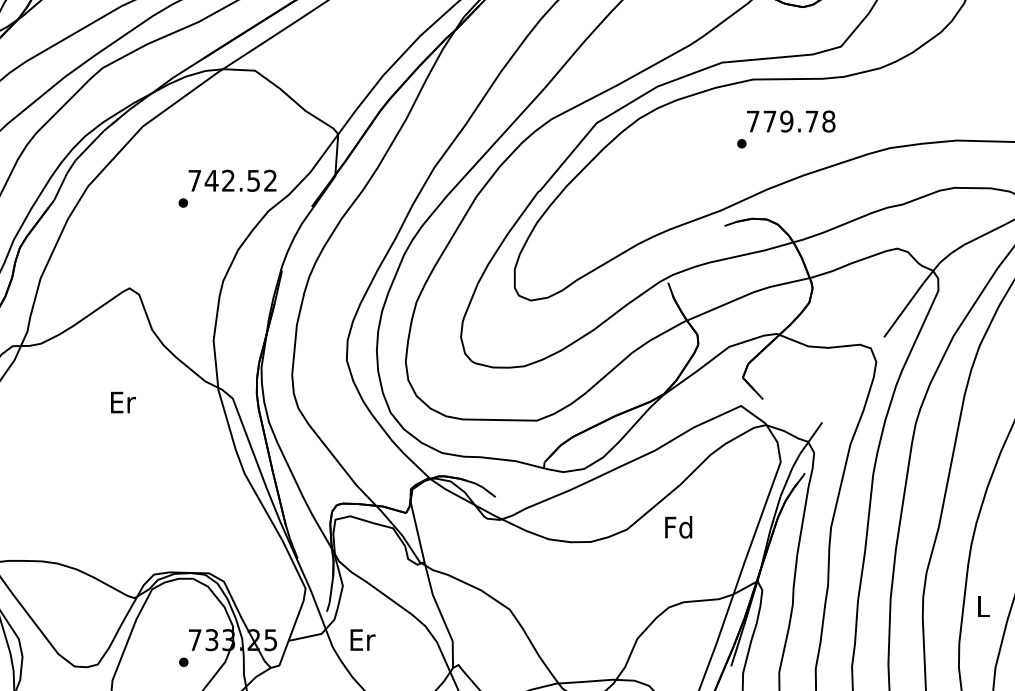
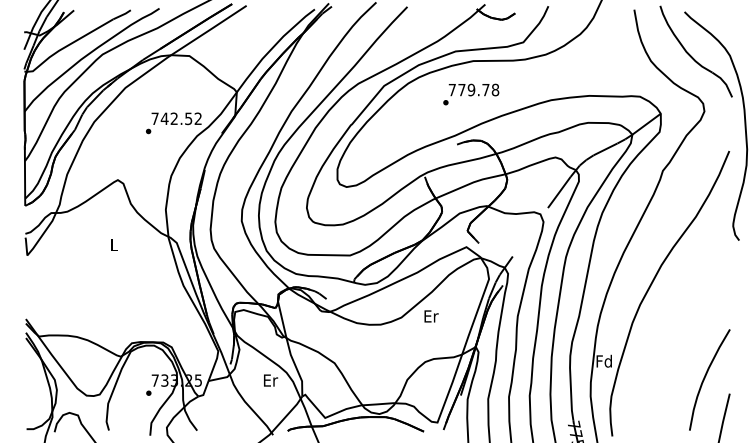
text: (786, 129) -> (471, 94), moved
text: (123, 403) -> (114, 245), Er -> L
text: (677, 525) -> (430, 315), Fd -> Er
text: (981, 604) -> (603, 360), L -> Fd
text: (363, 639) -> (271, 380), moved

